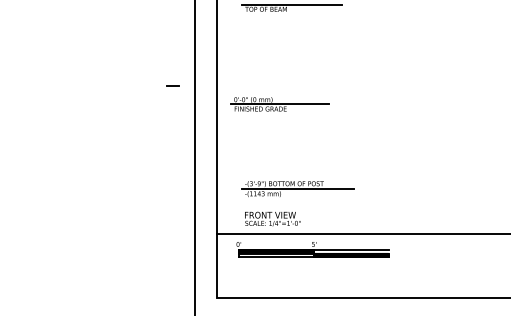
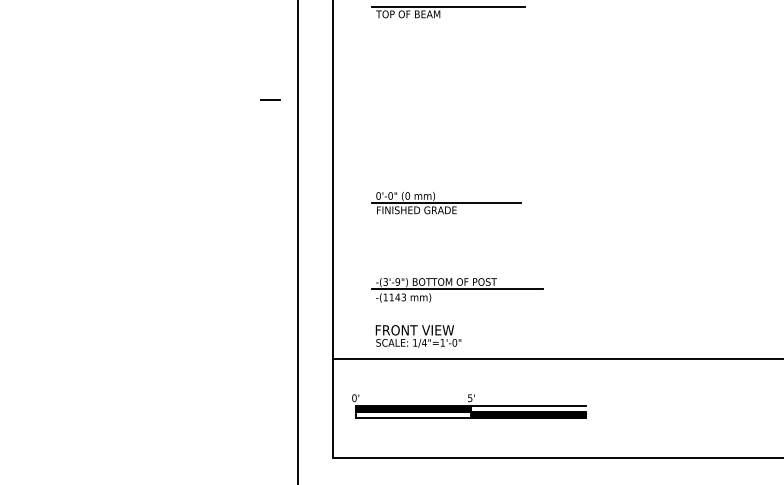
line: (172, 85) -> (269, 98), moved
part: (279, 104) -> (445, 203), moved
part: (312, 249) -> (468, 405), moved

